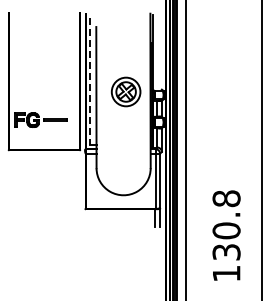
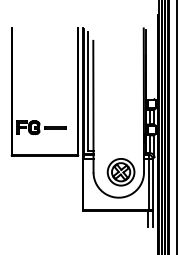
line: (90, 81) -> (87, 91), dashed -> solid
part: (125, 91) -> (120, 171), moved

